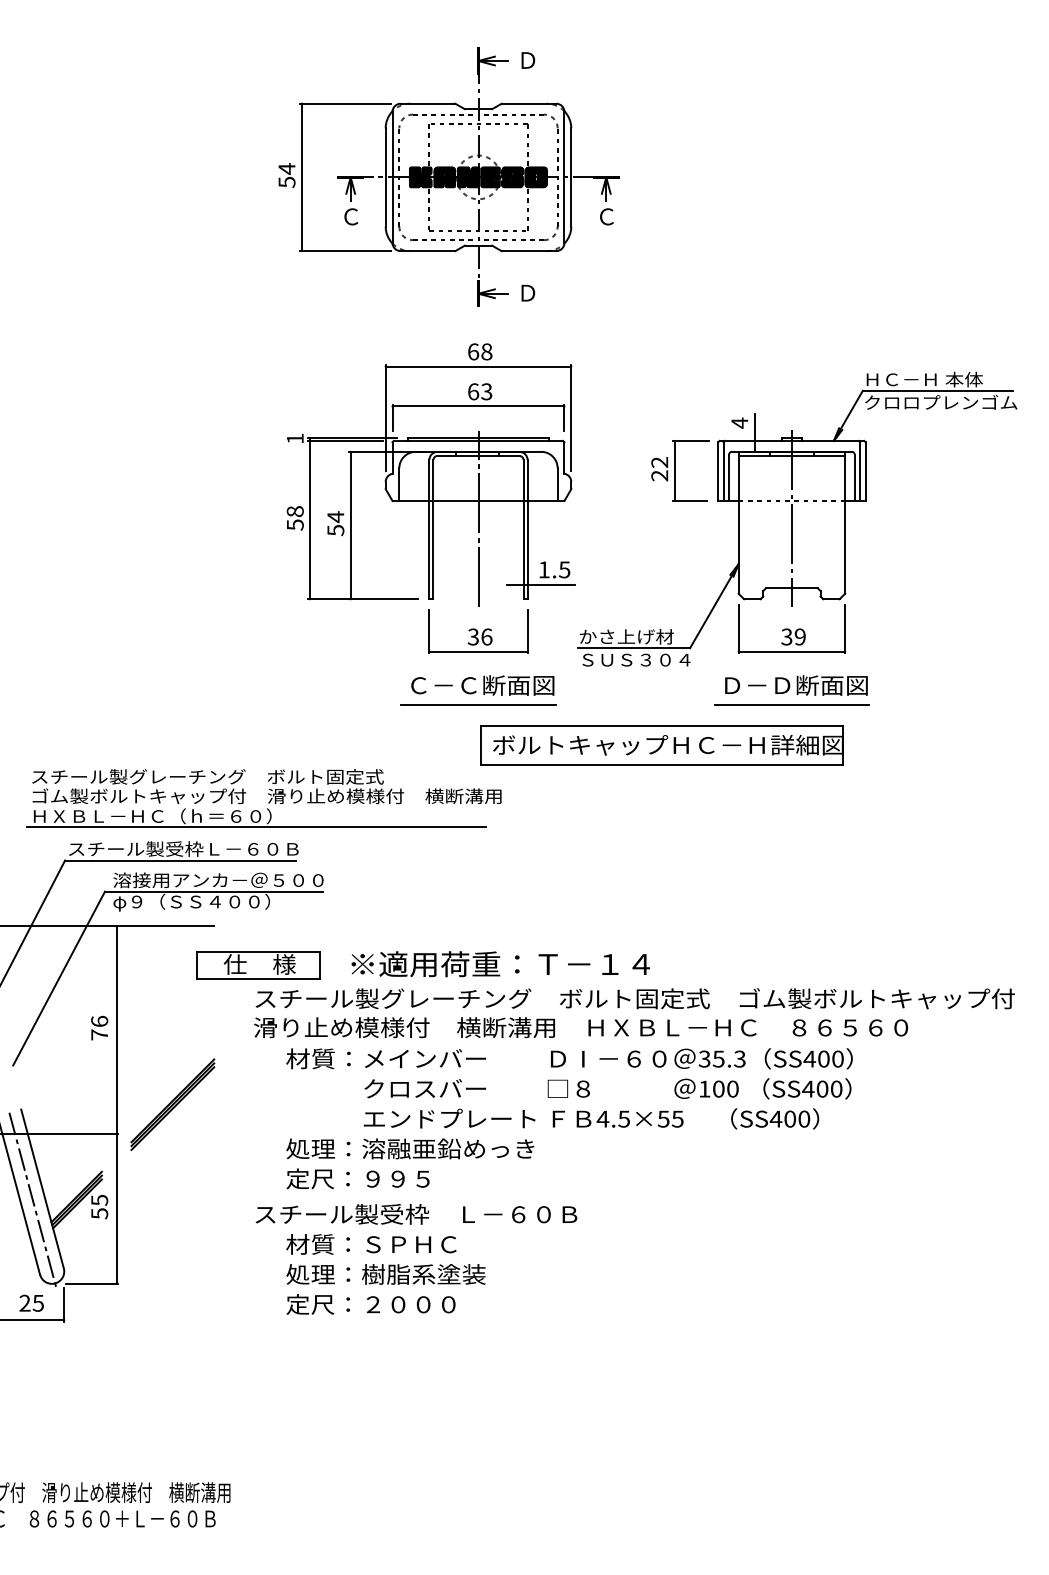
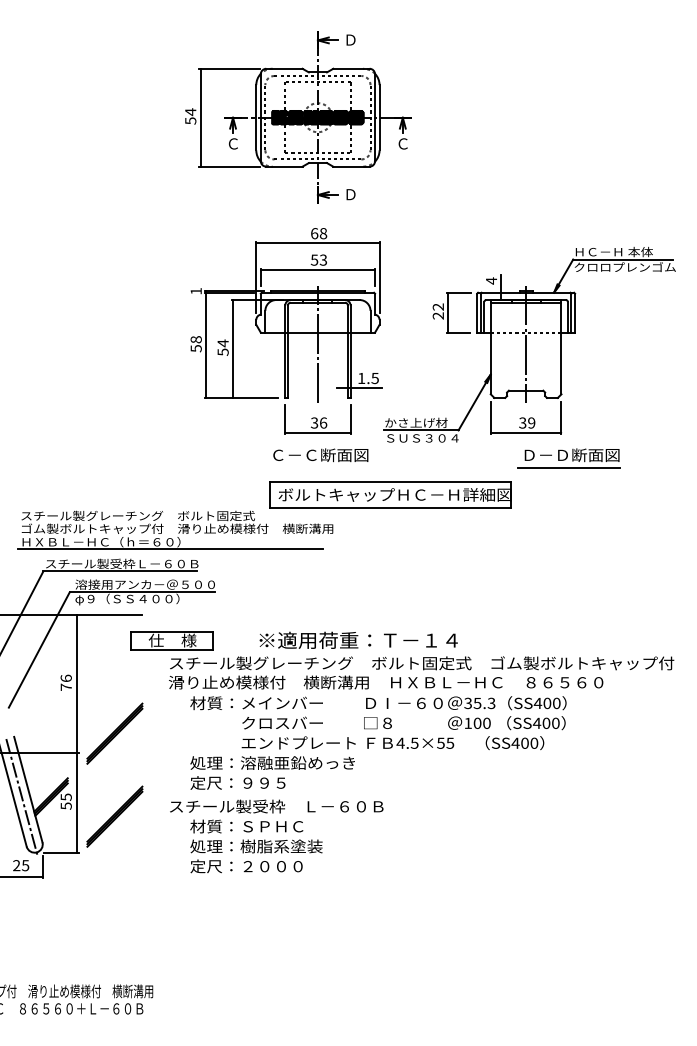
text: (473, 390) -> (314, 259), 63 -> 53
part: (790, 690) -> (568, 458), moved
line: (477, 705) -> (317, 468), removed
part: (661, 744) -> (390, 494), moved
text: (500, 962) -> (358, 639), moved
part: (172, 1229) -> (114, 816), added

